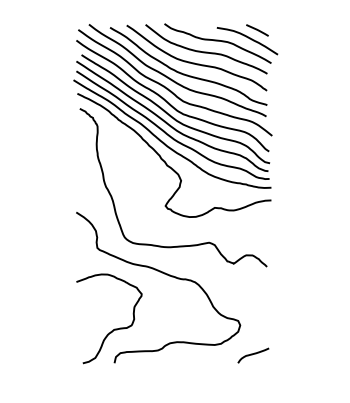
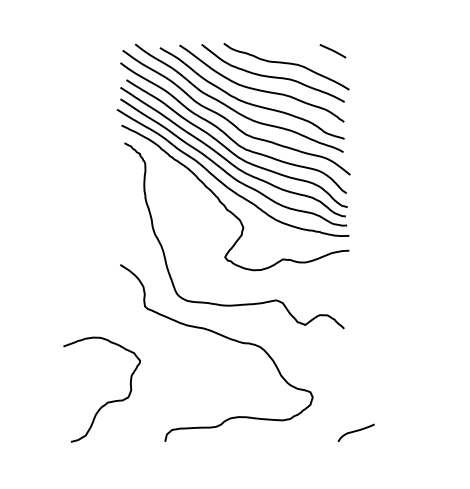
curve: (249, 39) -> (323, 61), removed
curve: (113, 328) -> (107, 401), moved
curve: (252, 355) -> (355, 432), moved

